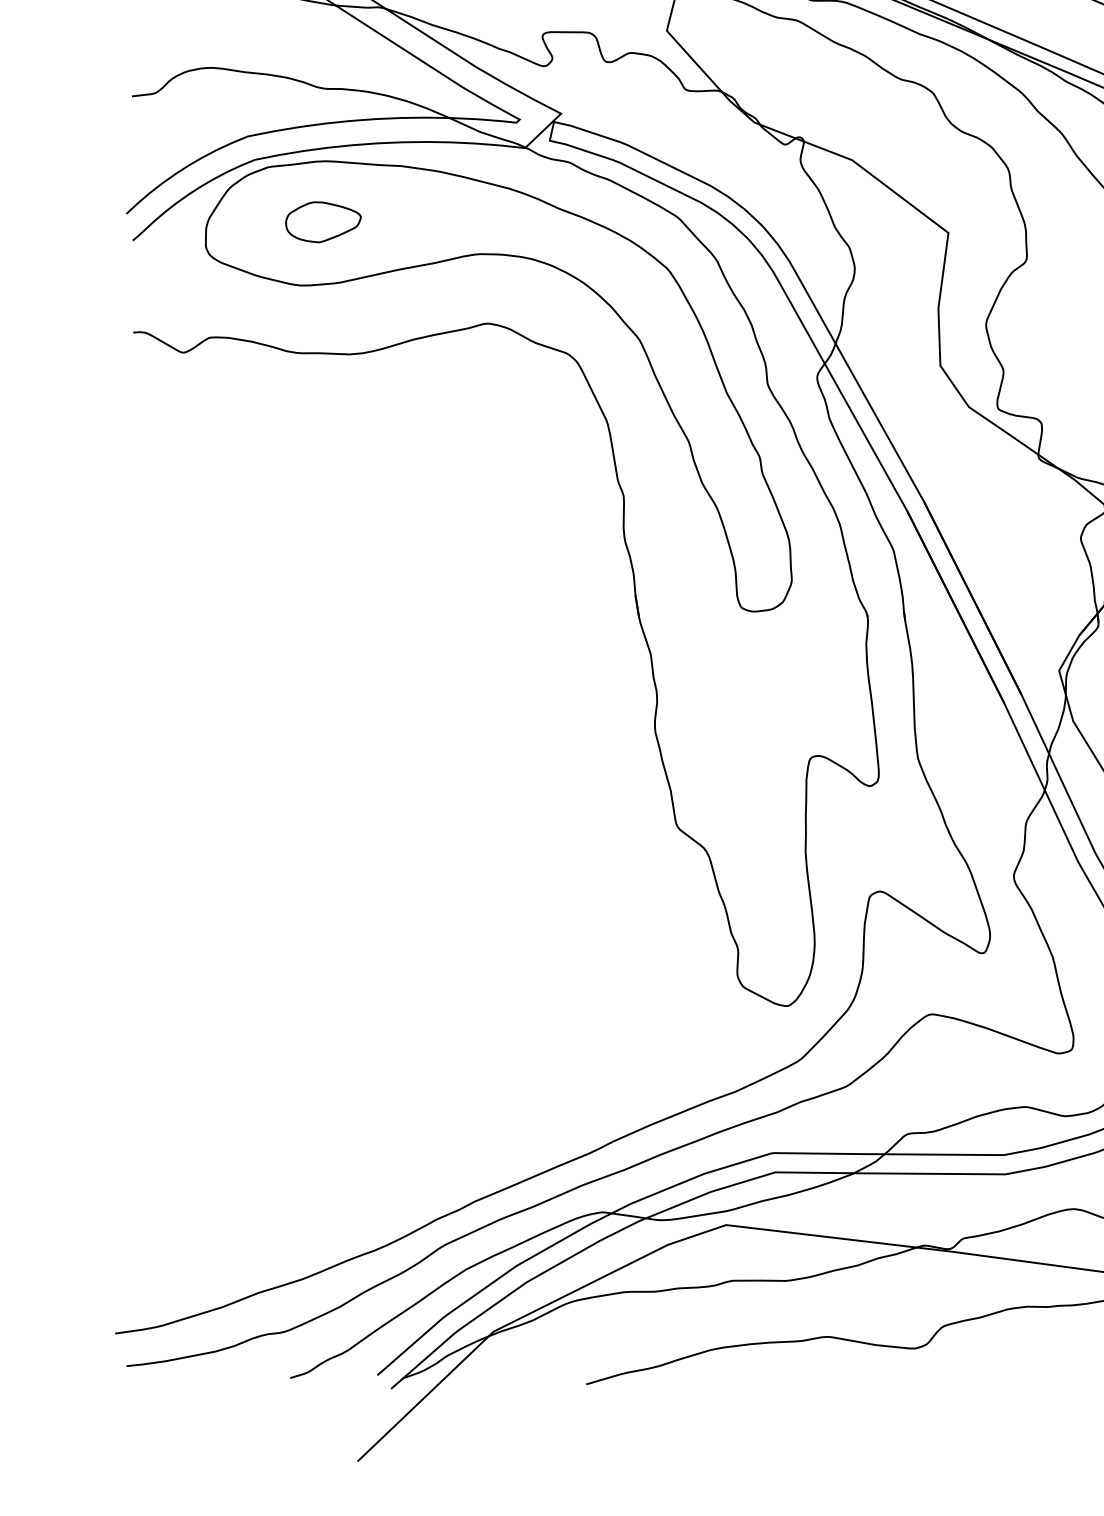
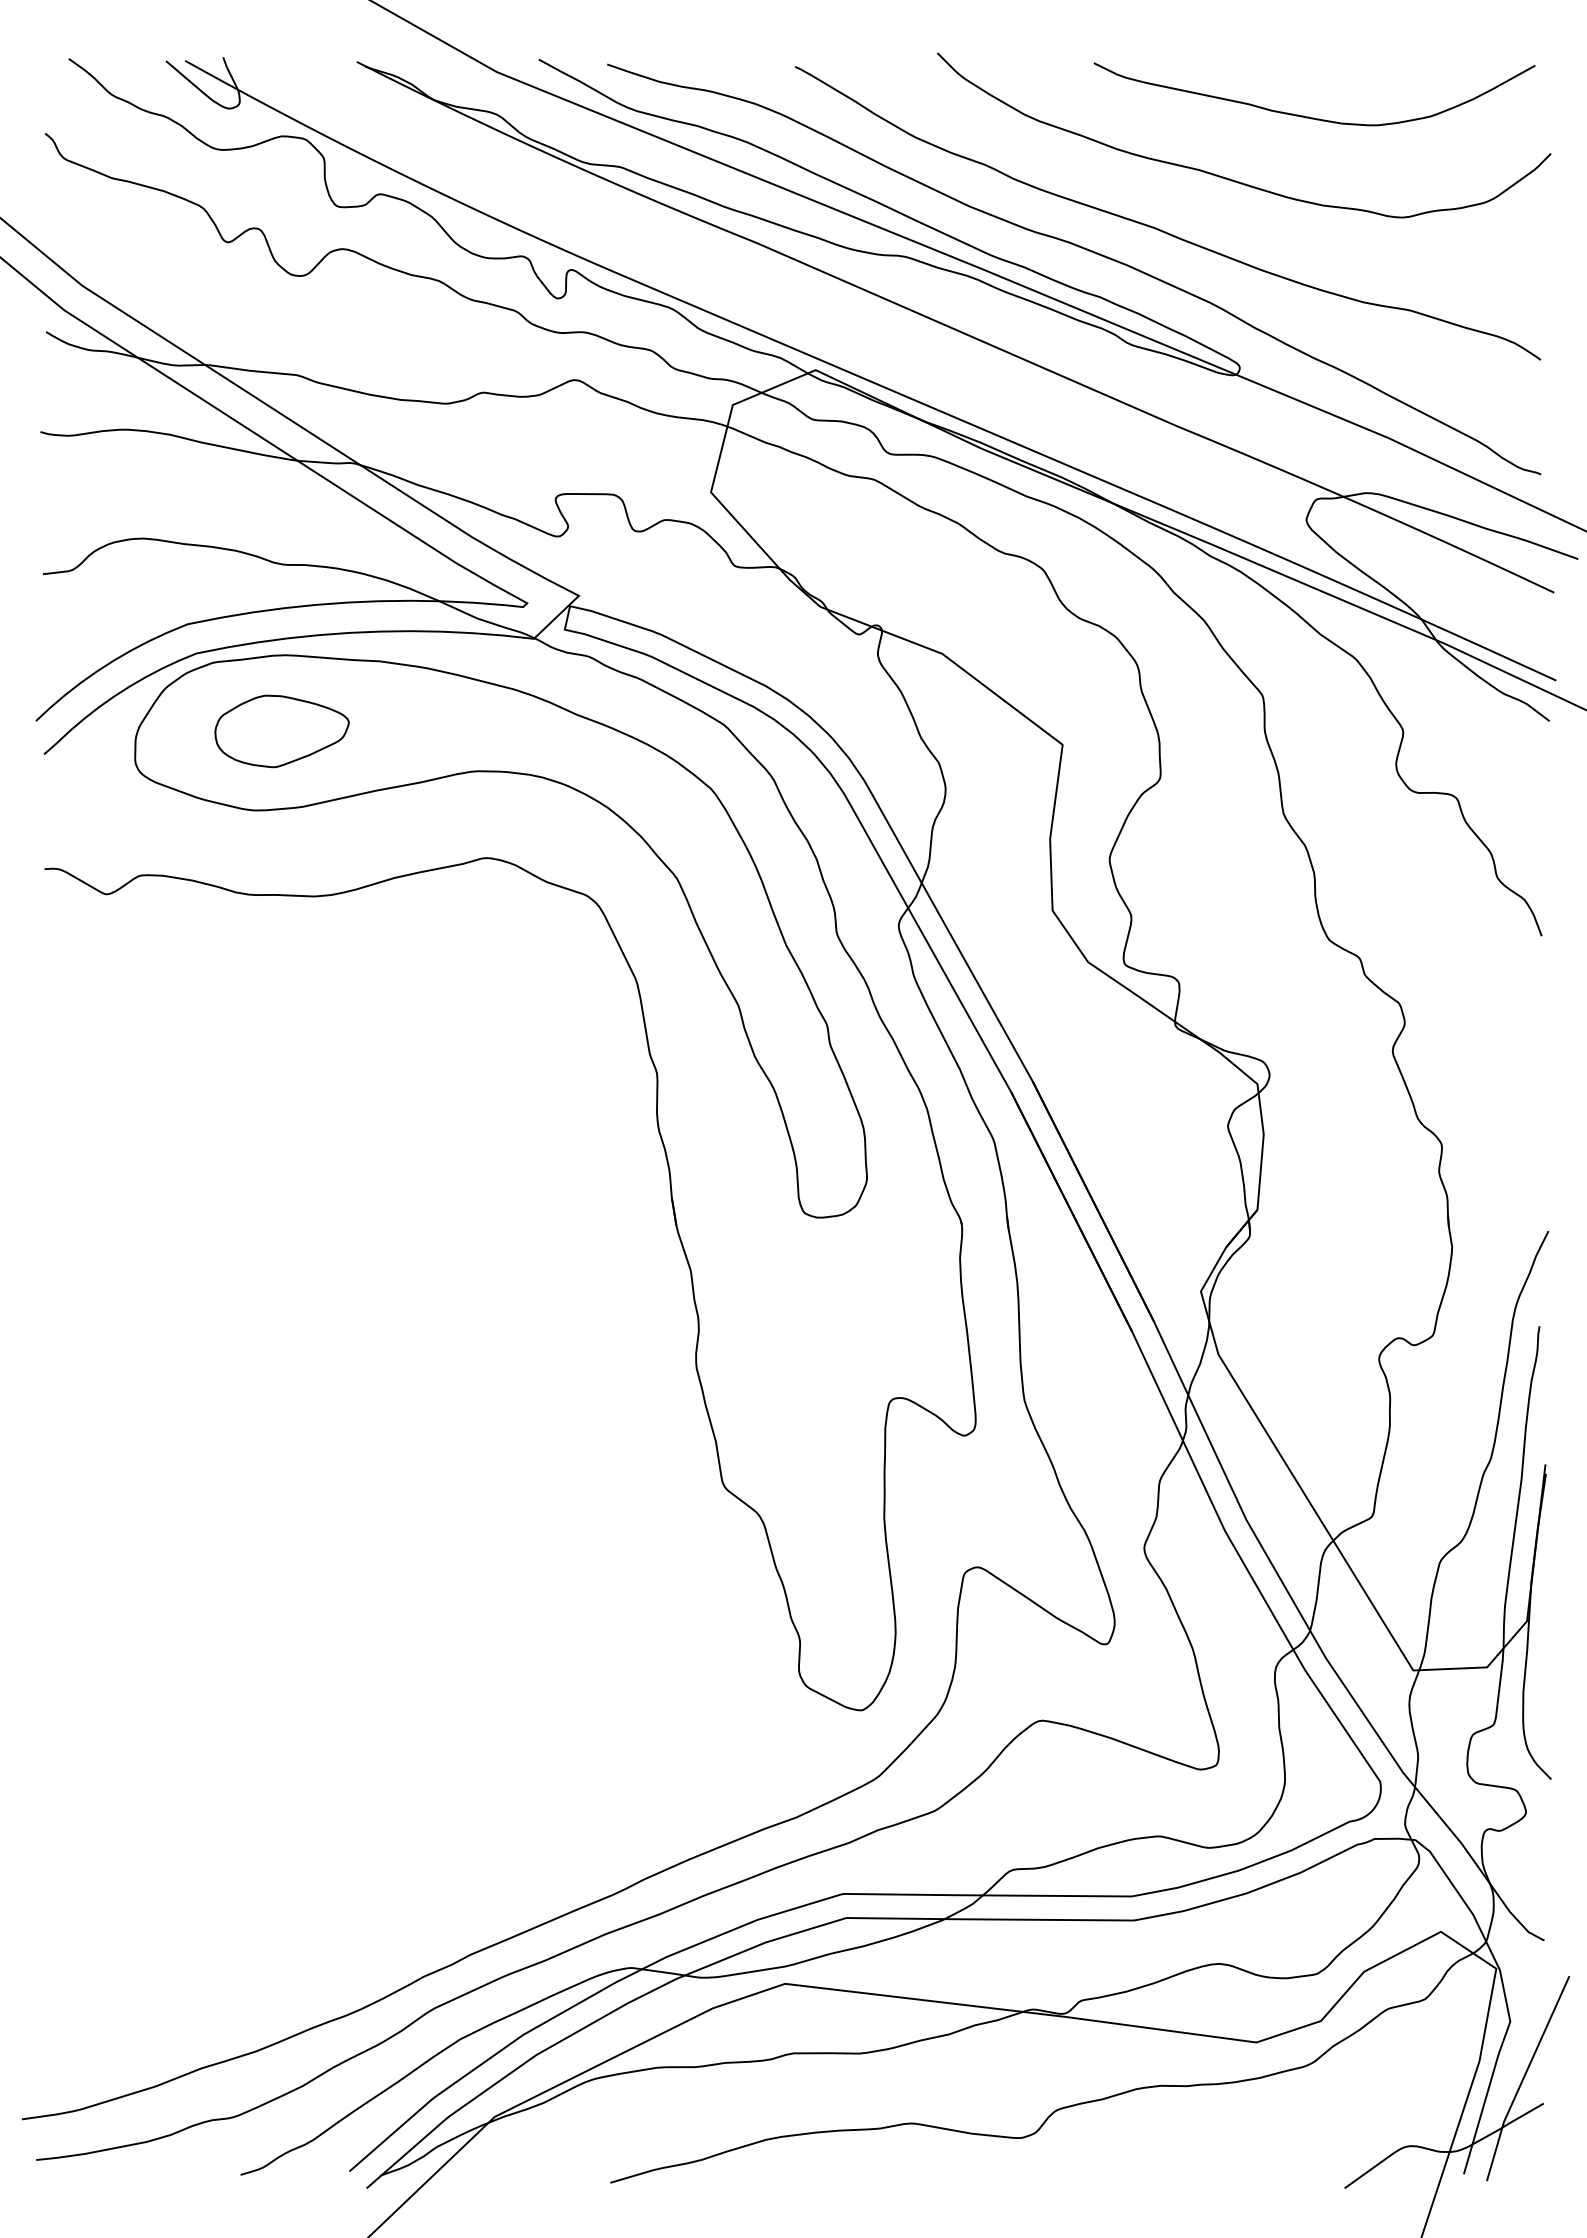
part: (322, 222) -> (281, 731), size x1.43

